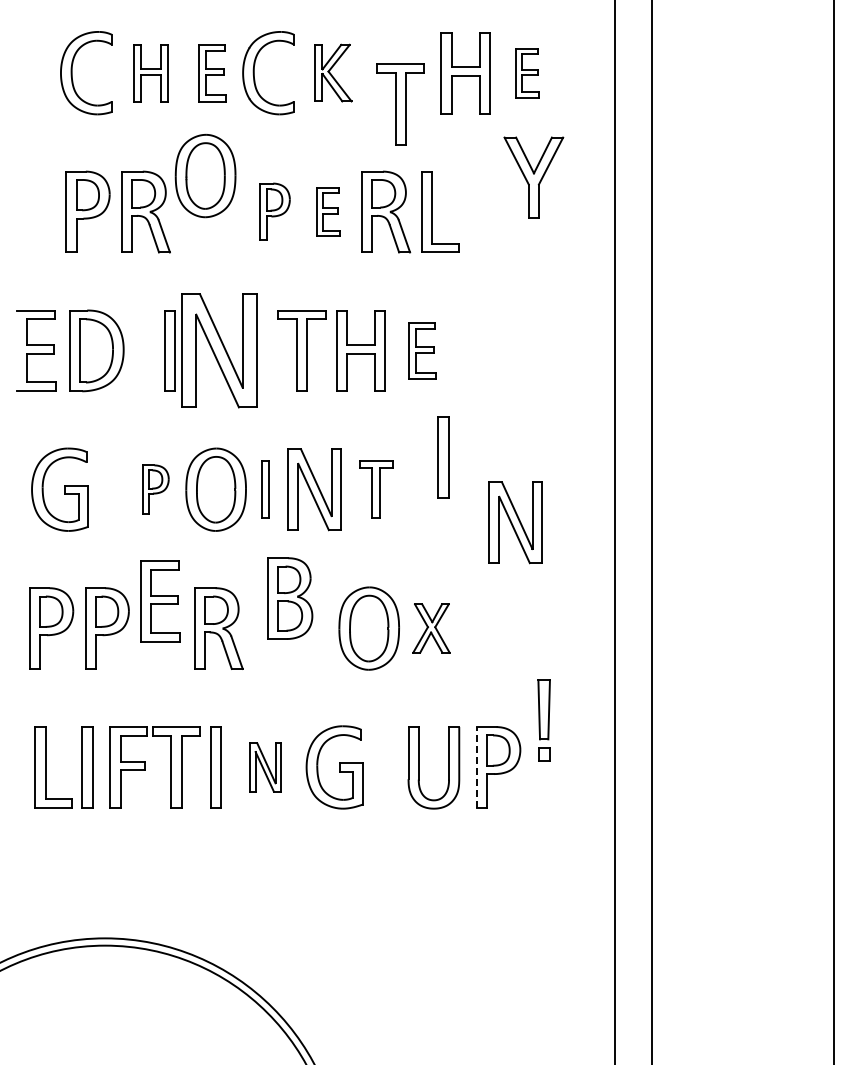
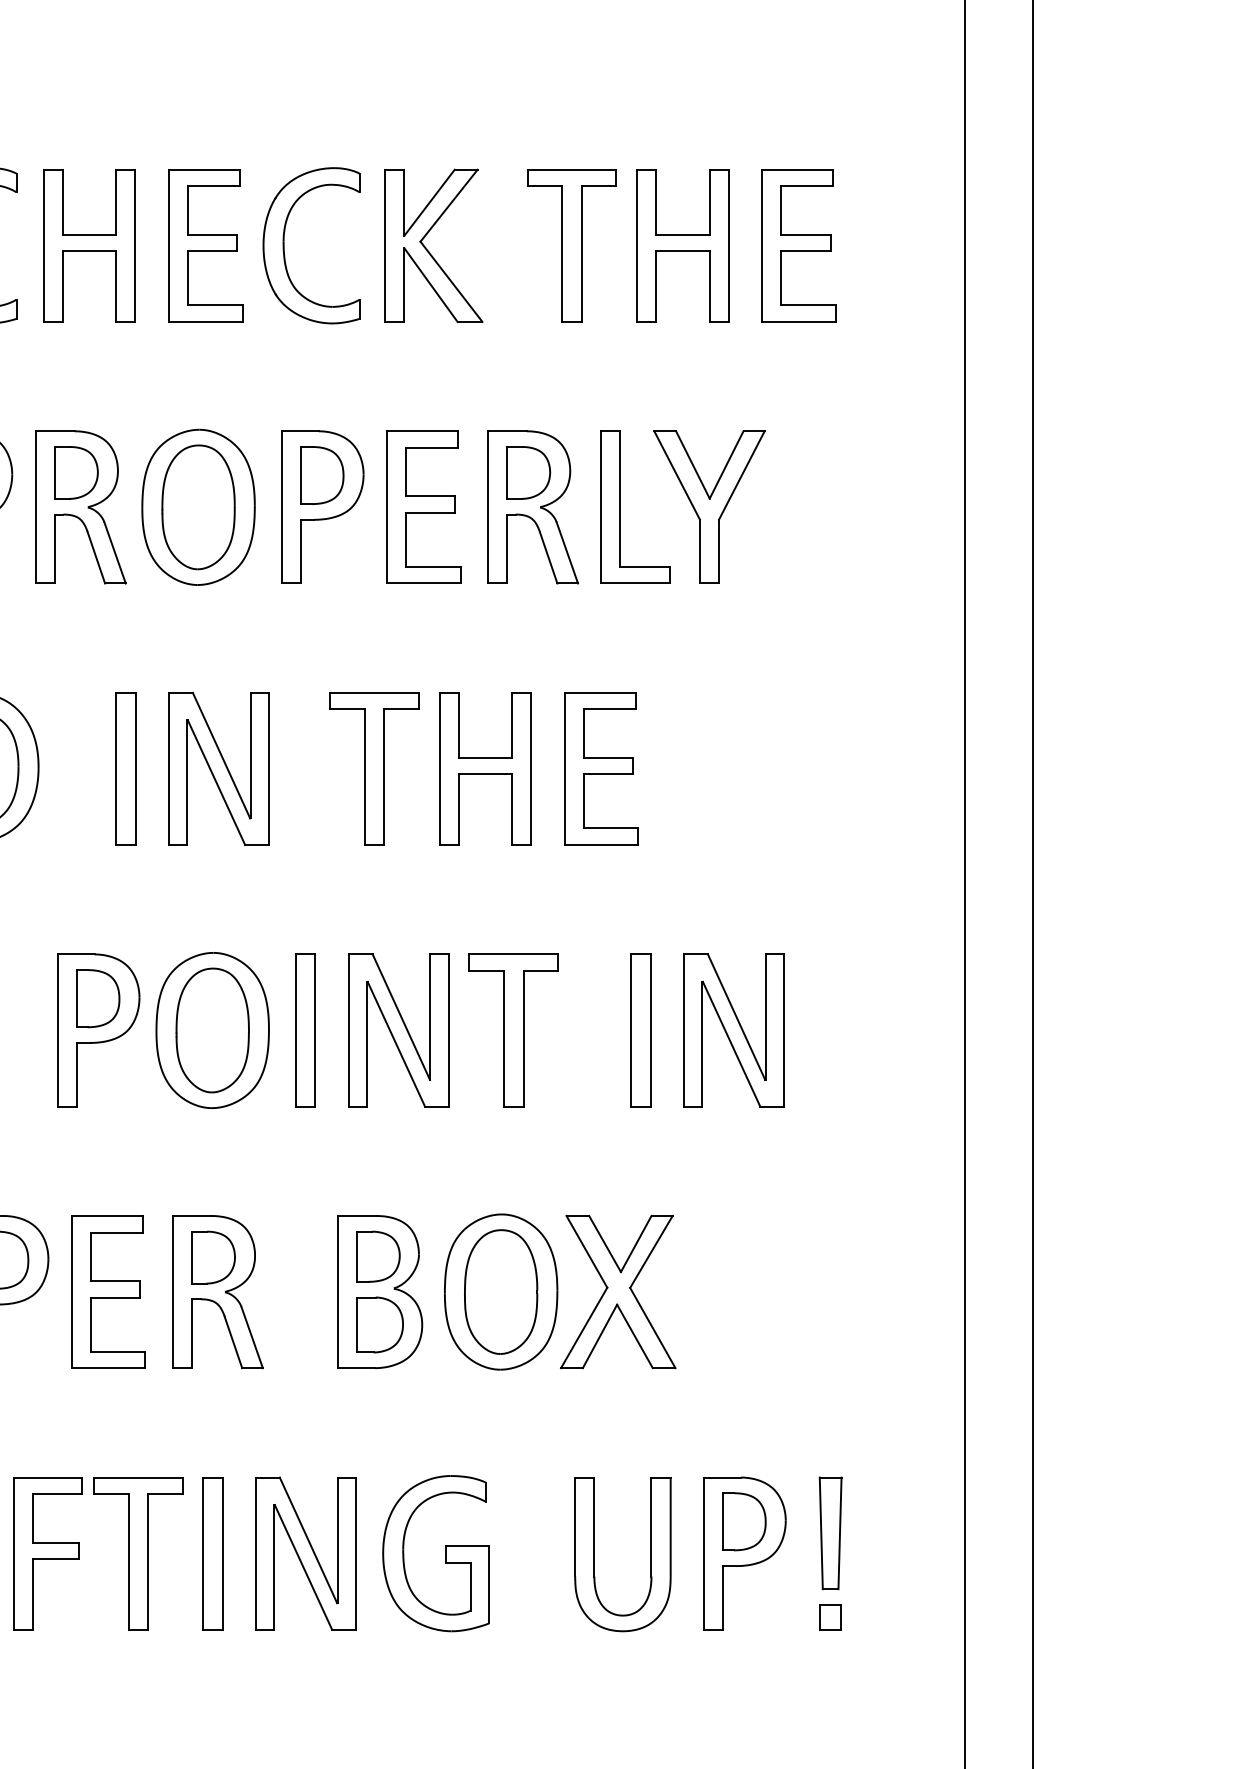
part: (333, 72) -> (433, 244), size x1.43
part: (150, 73) -> (89, 246), size x1.43
part: (212, 73) -> (205, 246), size x1.43
part: (527, 73) -> (799, 246), size x1.67
part: (400, 104) -> (571, 246), moved
part: (205, 176) -> (198, 508), moved
part: (533, 177) -> (708, 506), moved
part: (274, 211) -> (322, 506), size x1.43
part: (328, 211) -> (424, 506), size x1.67
part: (219, 350) -> (219, 768), size x0.71
part: (422, 350) -> (601, 768), size x1.43
part: (443, 457) -> (640, 1030), moved
part: (155, 489) -> (98, 1030), size x1.67
part: (265, 489) -> (305, 1030), size x1.43
part: (375, 489) -> (512, 1030), size x1.43
part: (515, 522) -> (733, 1030), moved
part: (290, 598) -> (381, 1291), moved
part: (160, 601) -> (107, 1291), moved
part: (431, 628) -> (618, 1291), size x1.67
part: (543, 720) -> (829, 1553), moved
line: (477, 766) -> (705, 1551), dashed -> solid
part: (265, 767) -> (305, 1553), size x1.67

